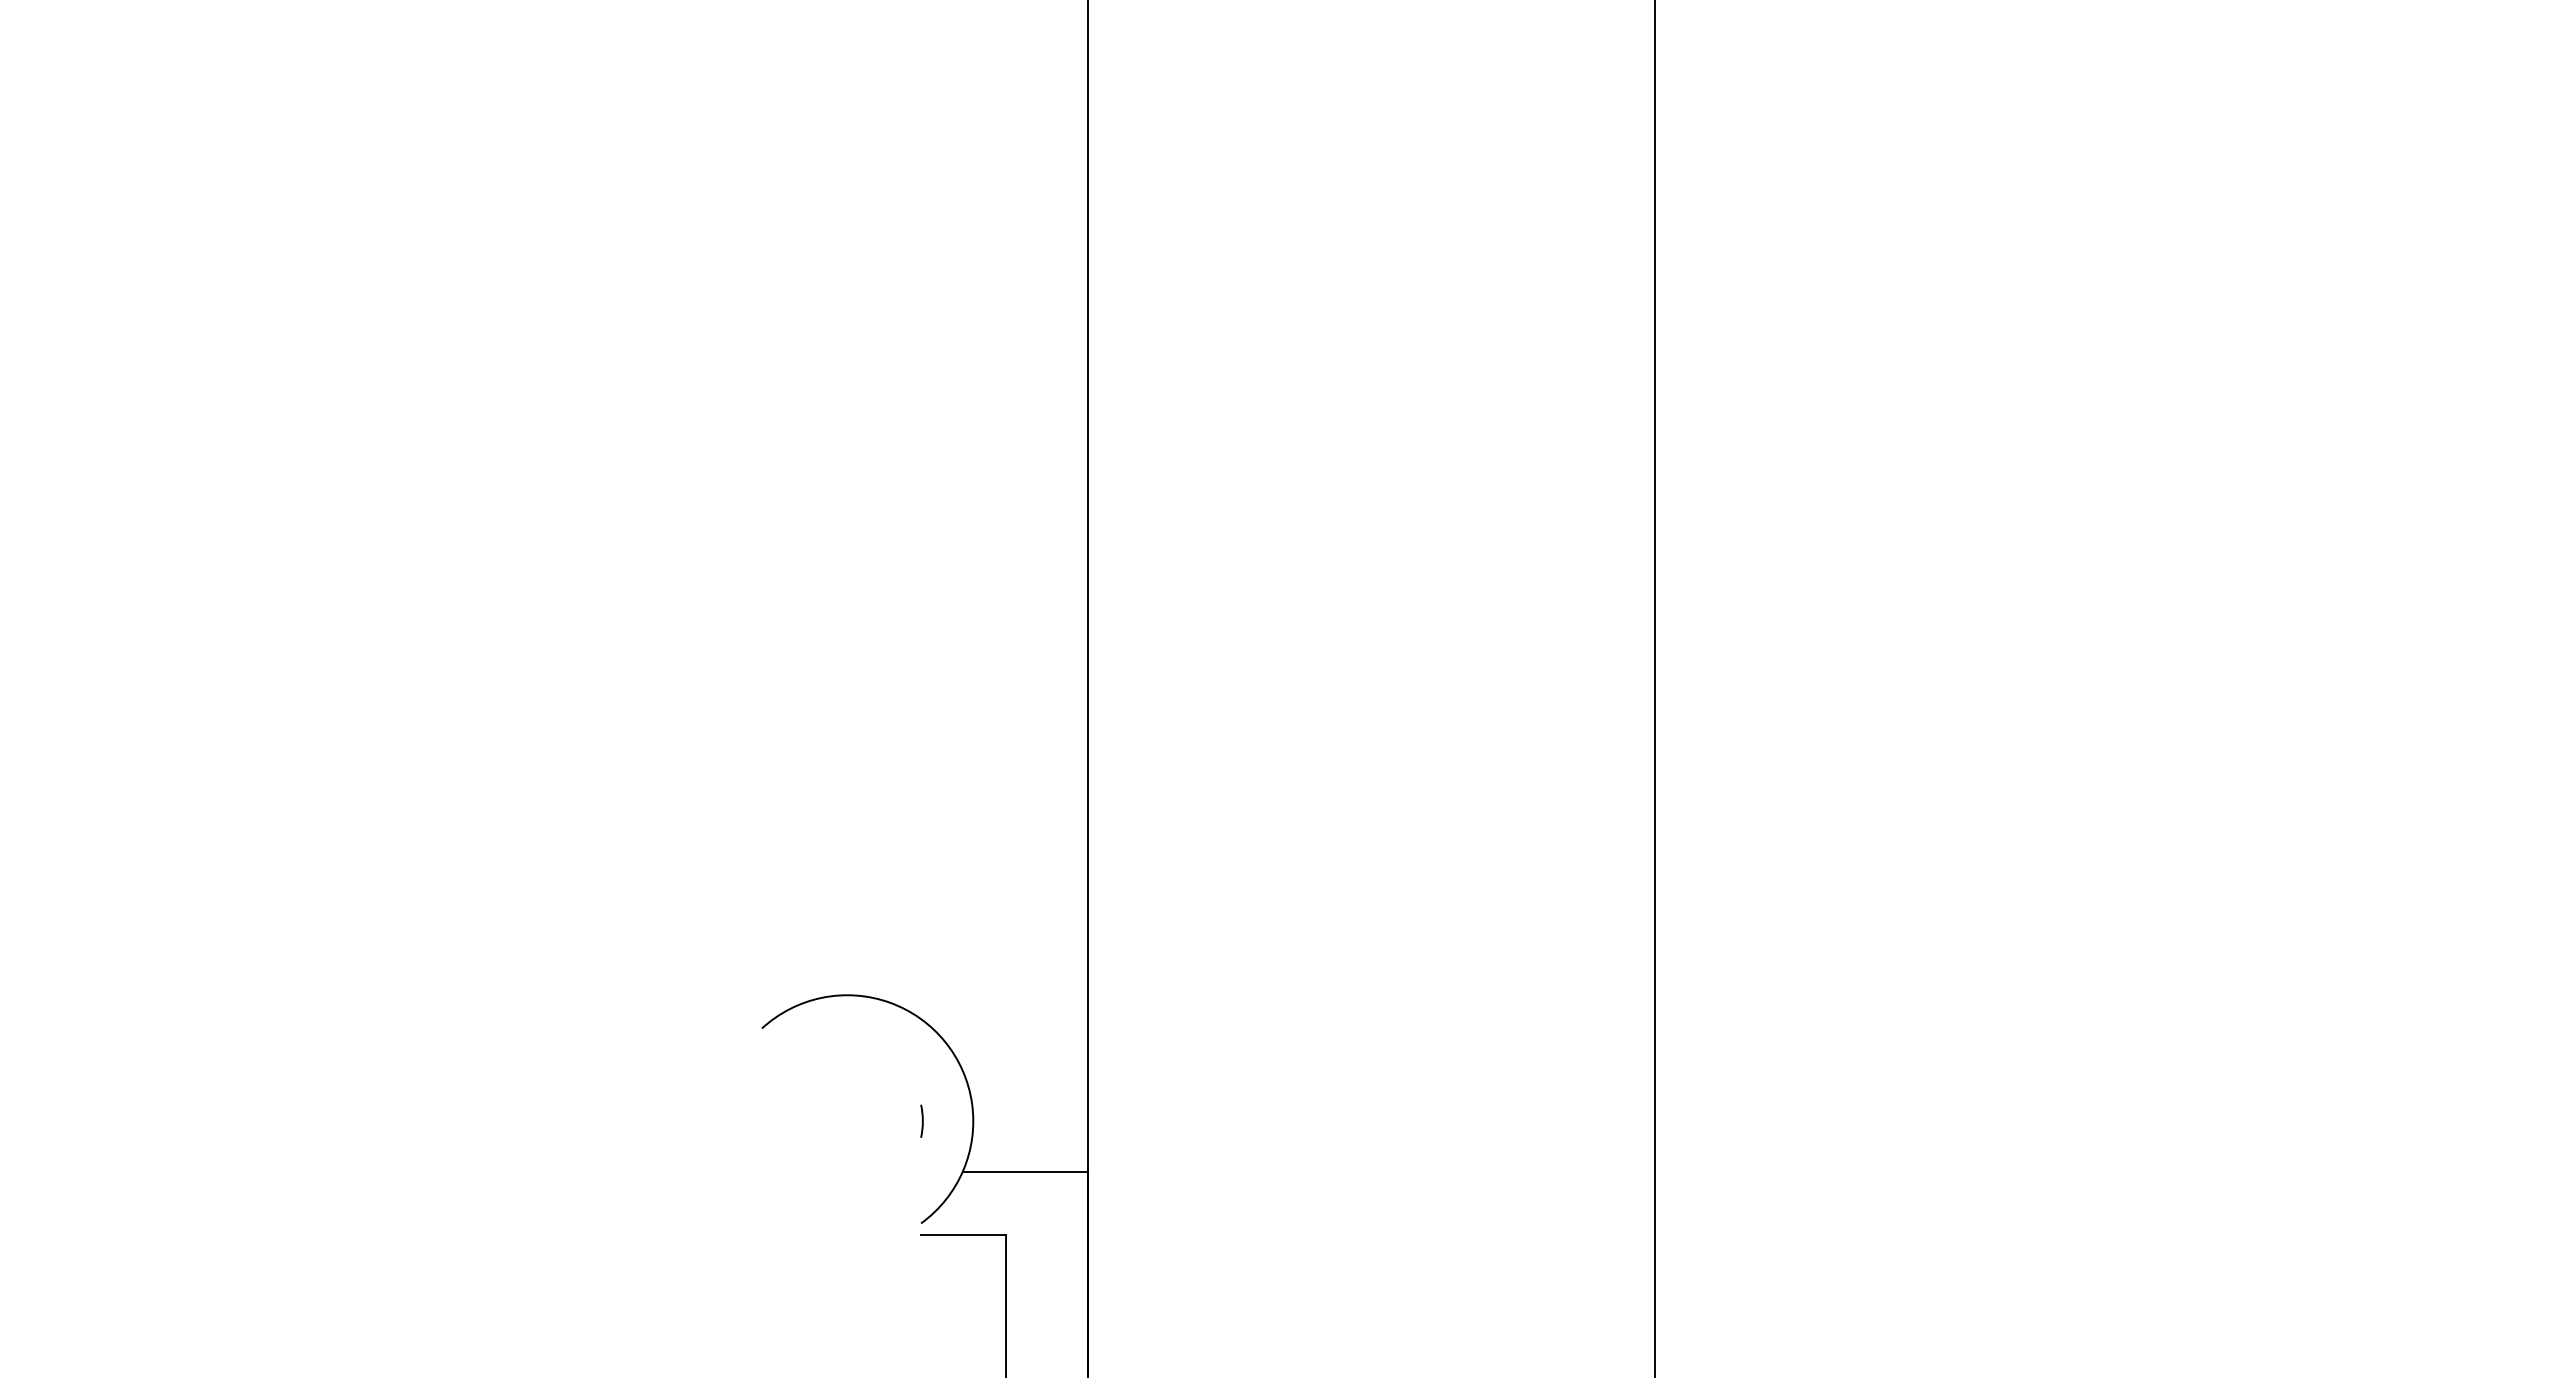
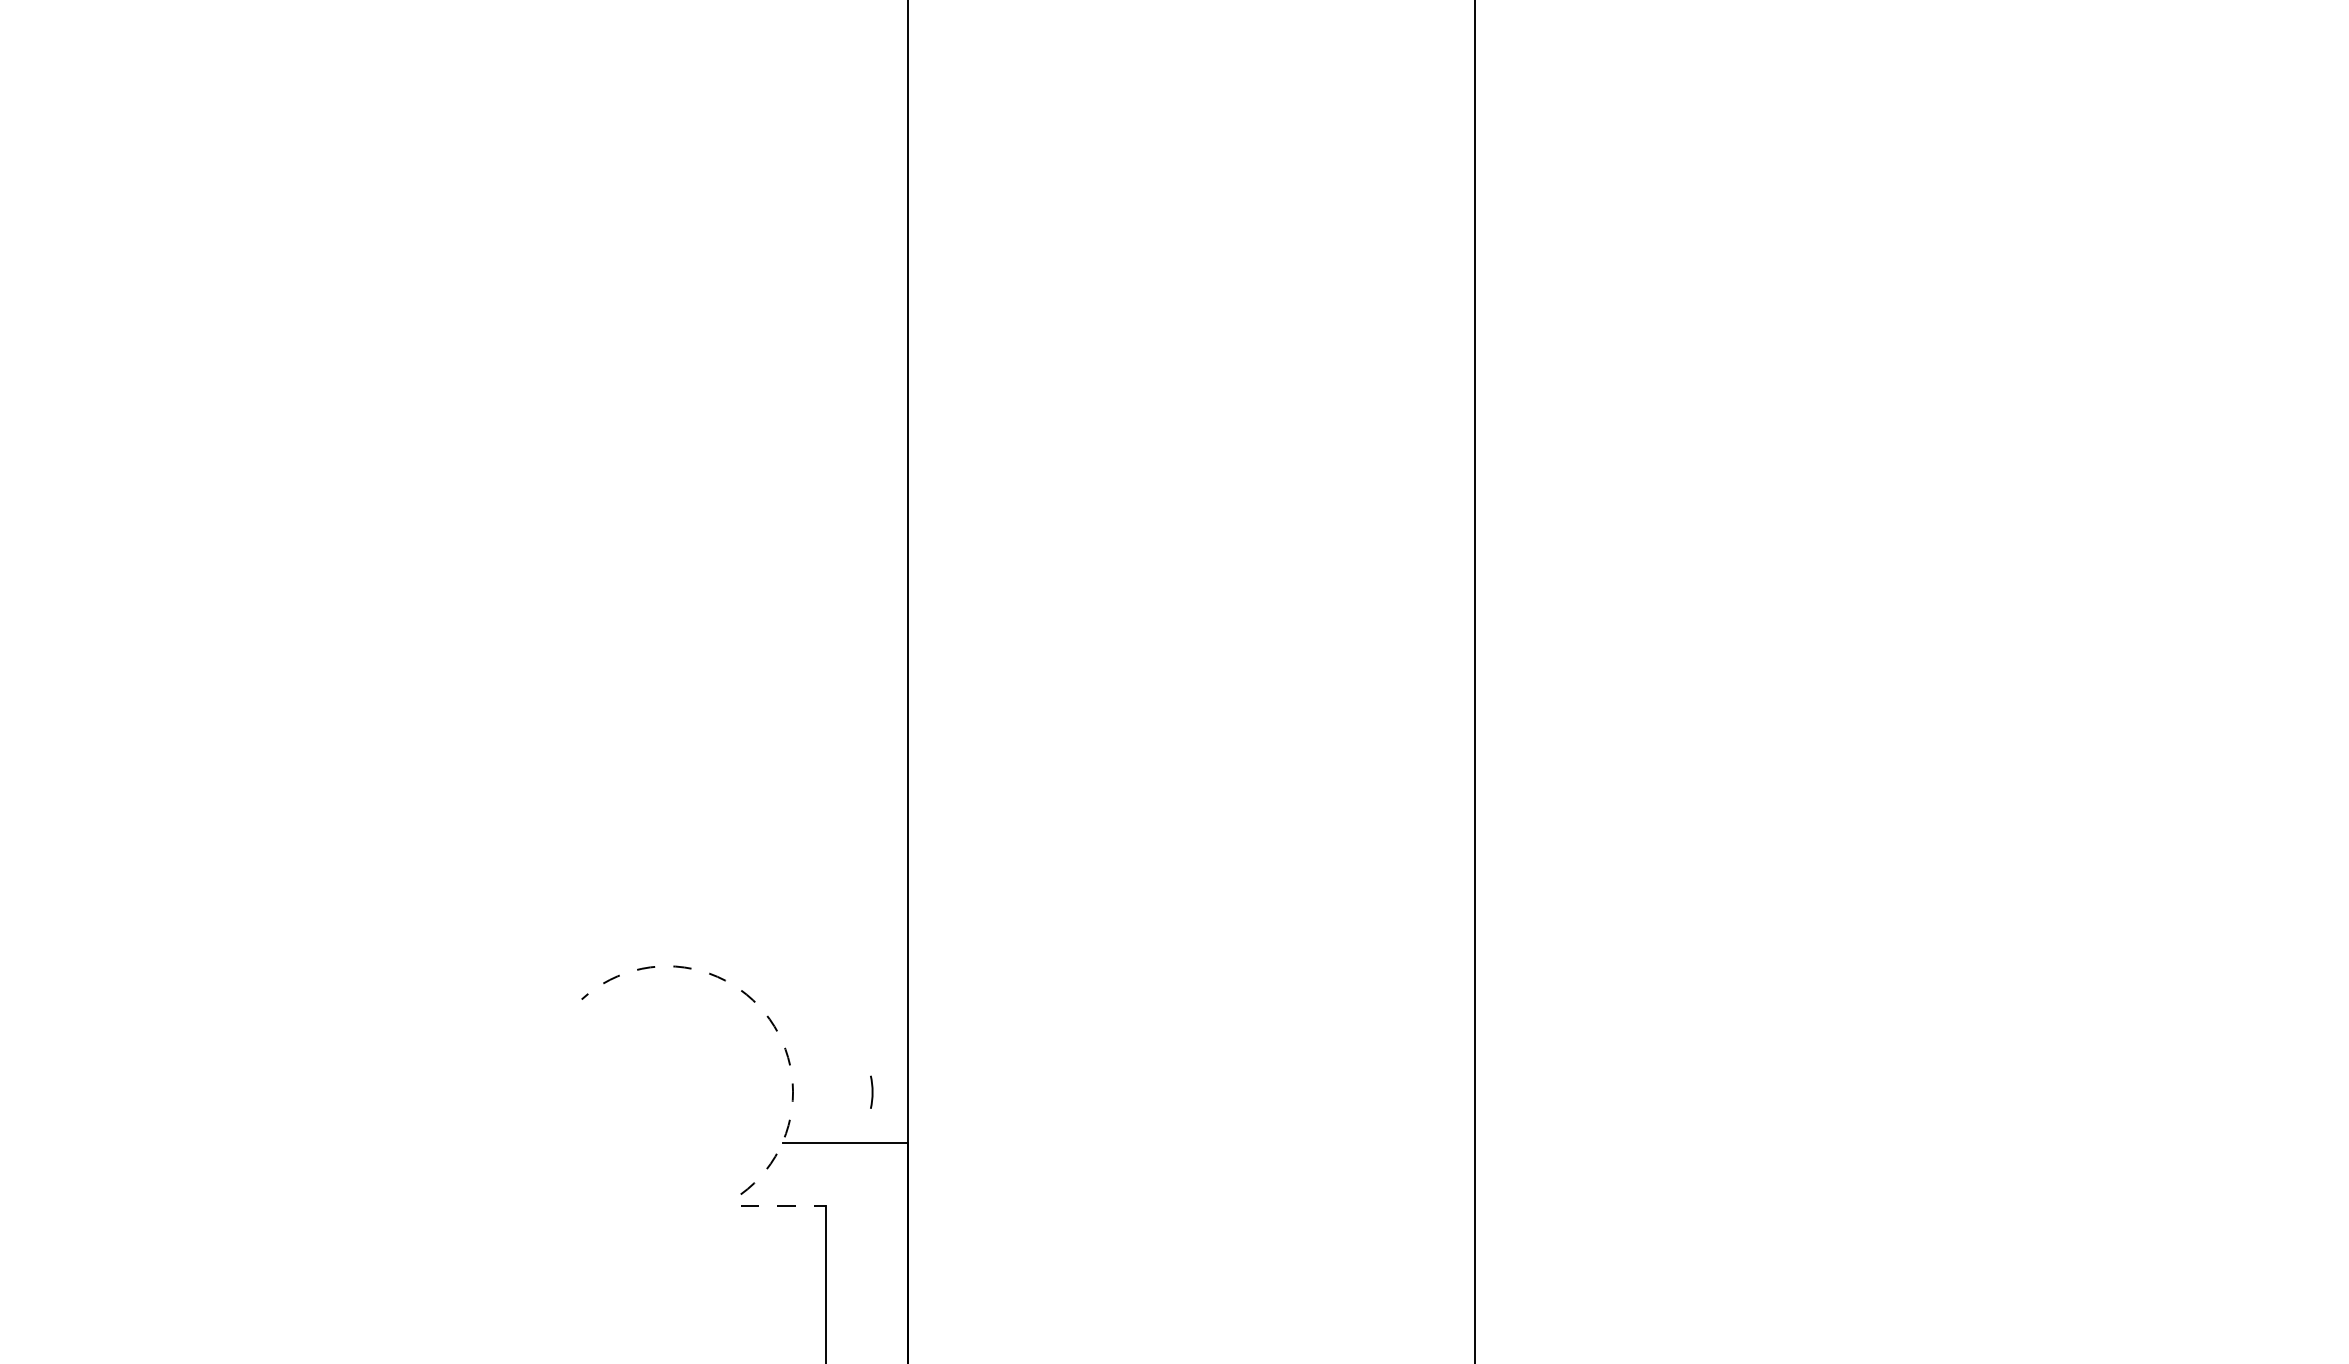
arc: (944, 1041) -> (764, 1012), solid -> dashed
line: (921, 1120) -> (871, 1091), moved
line: (963, 1234) -> (783, 1205), solid -> dashed

